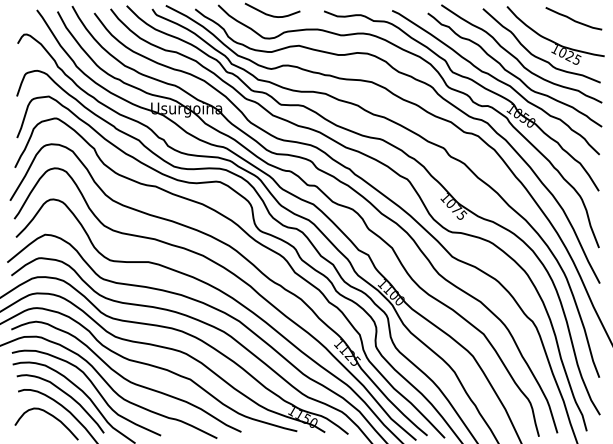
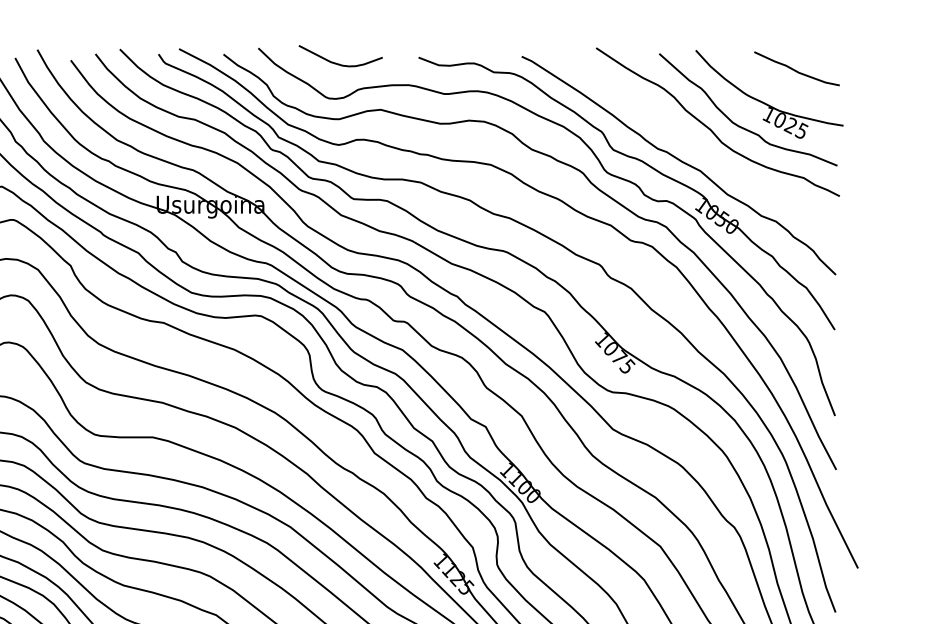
part: (514, 69) -> (706, 145), removed

